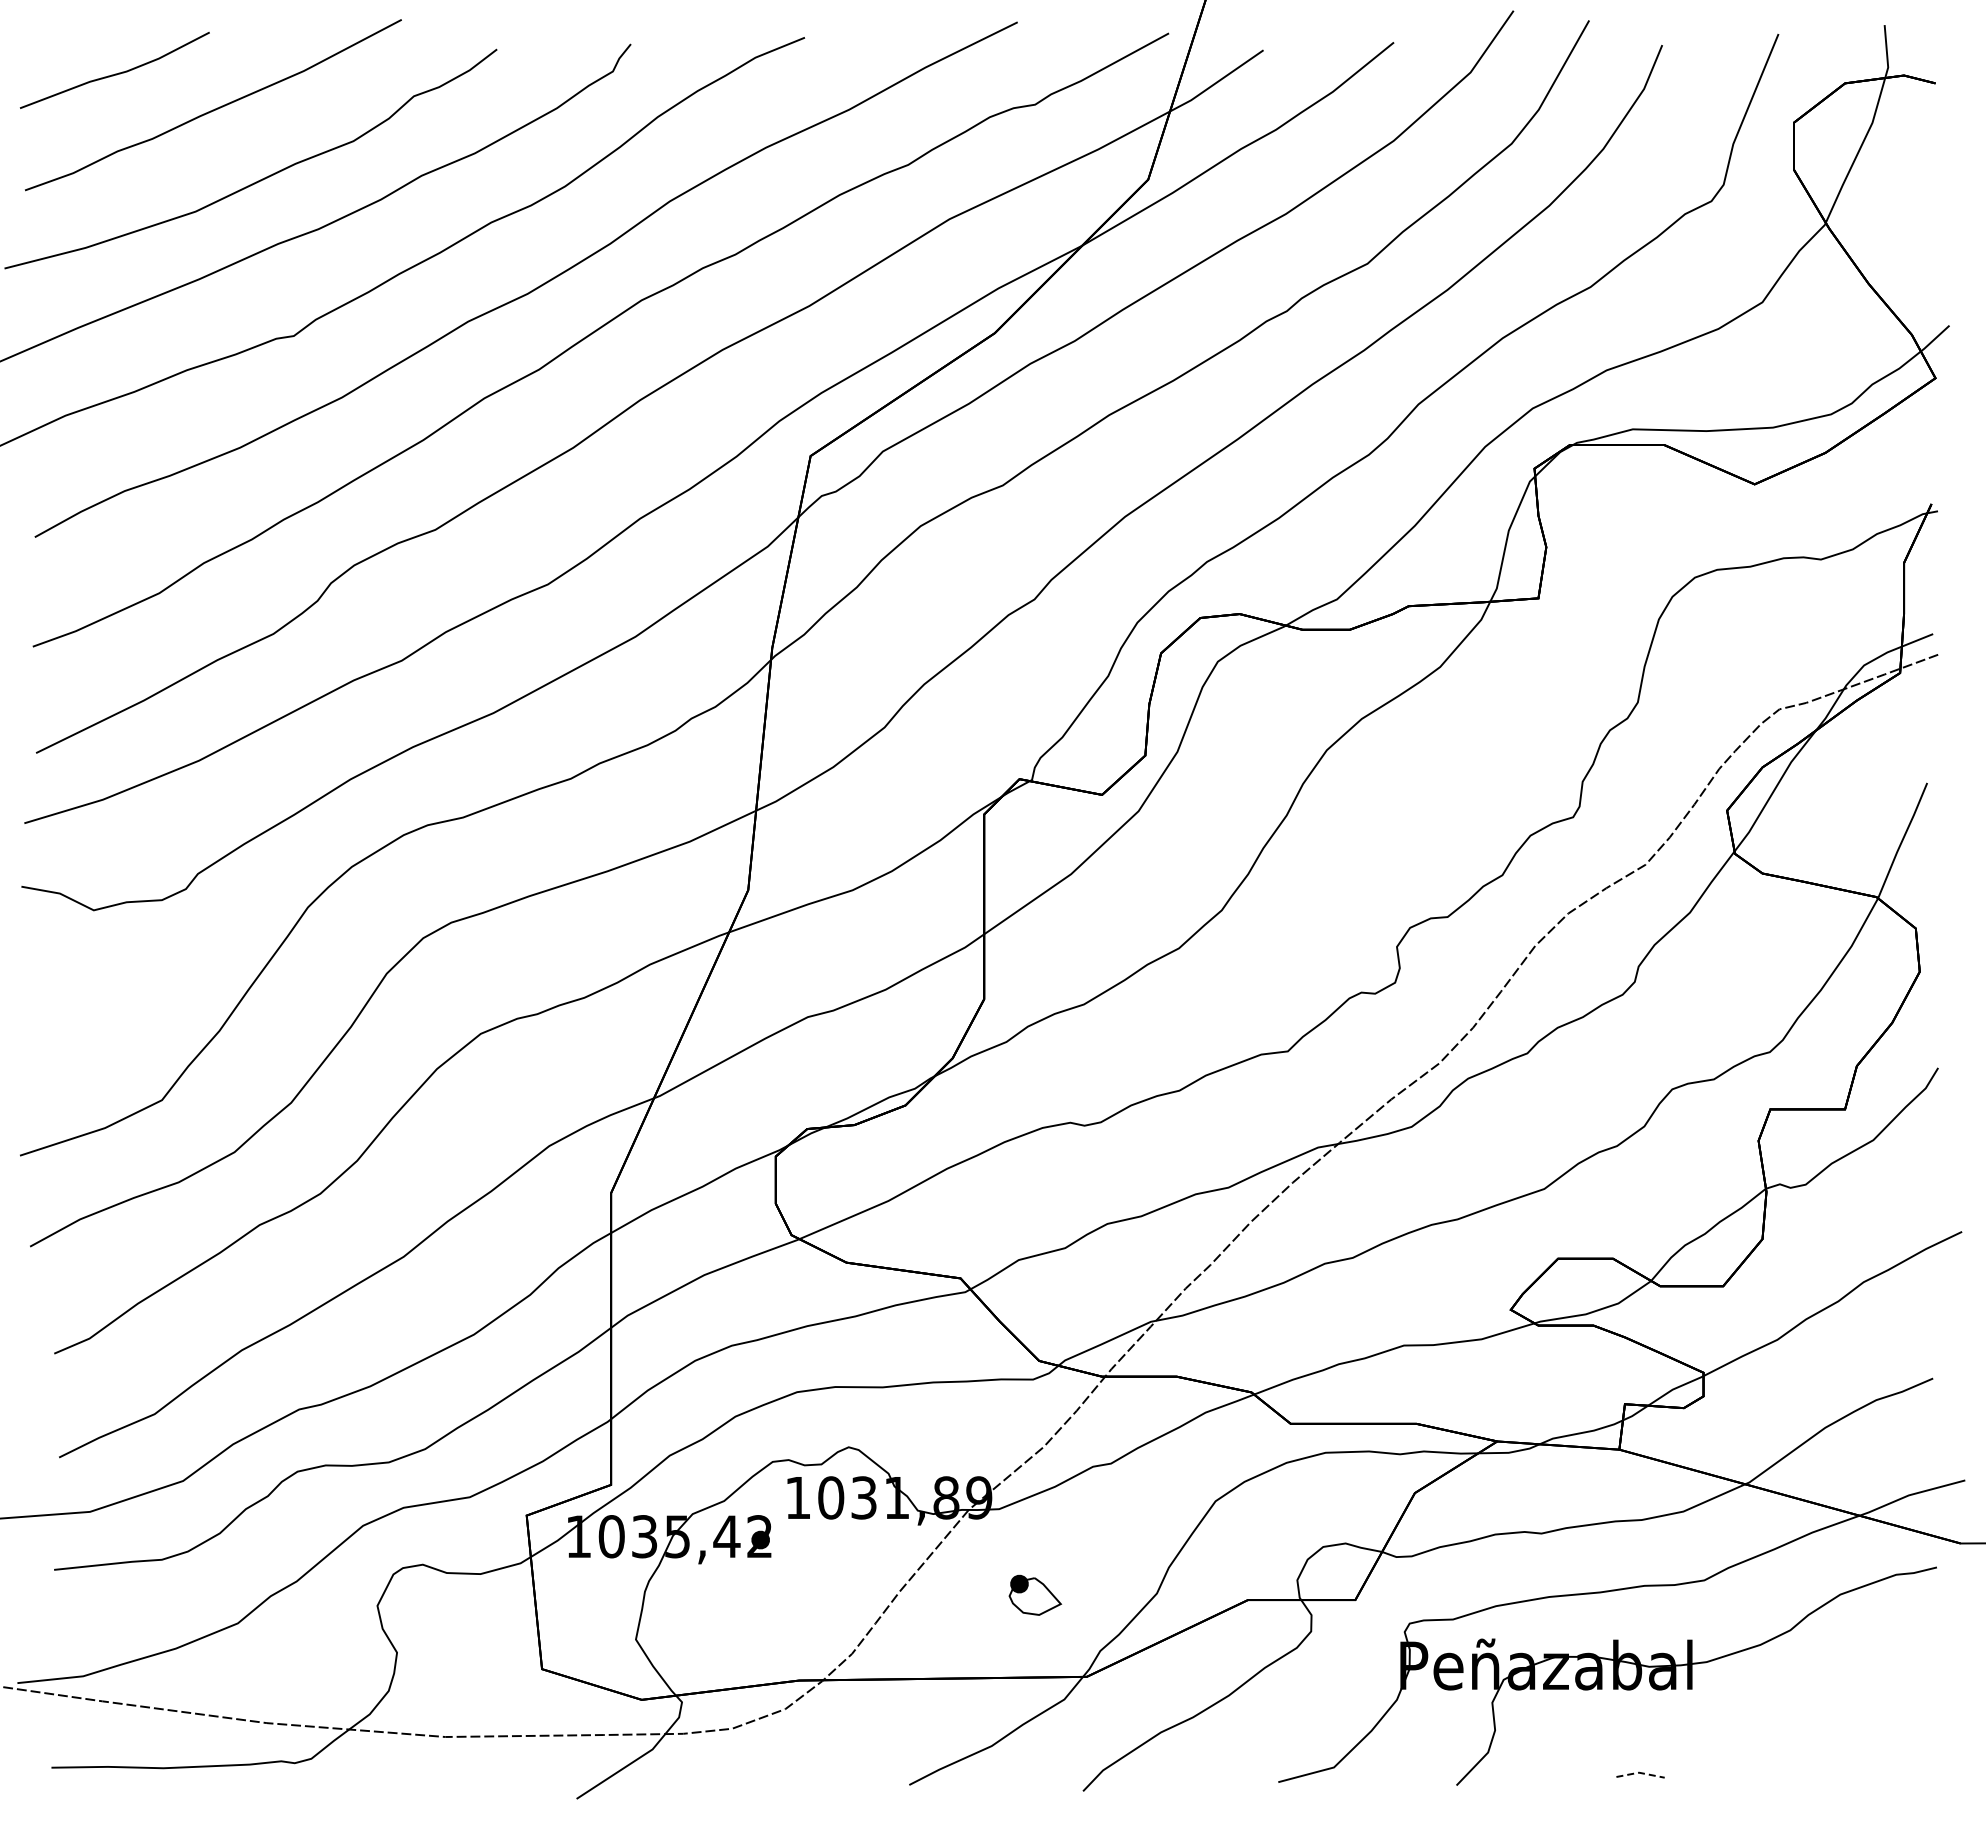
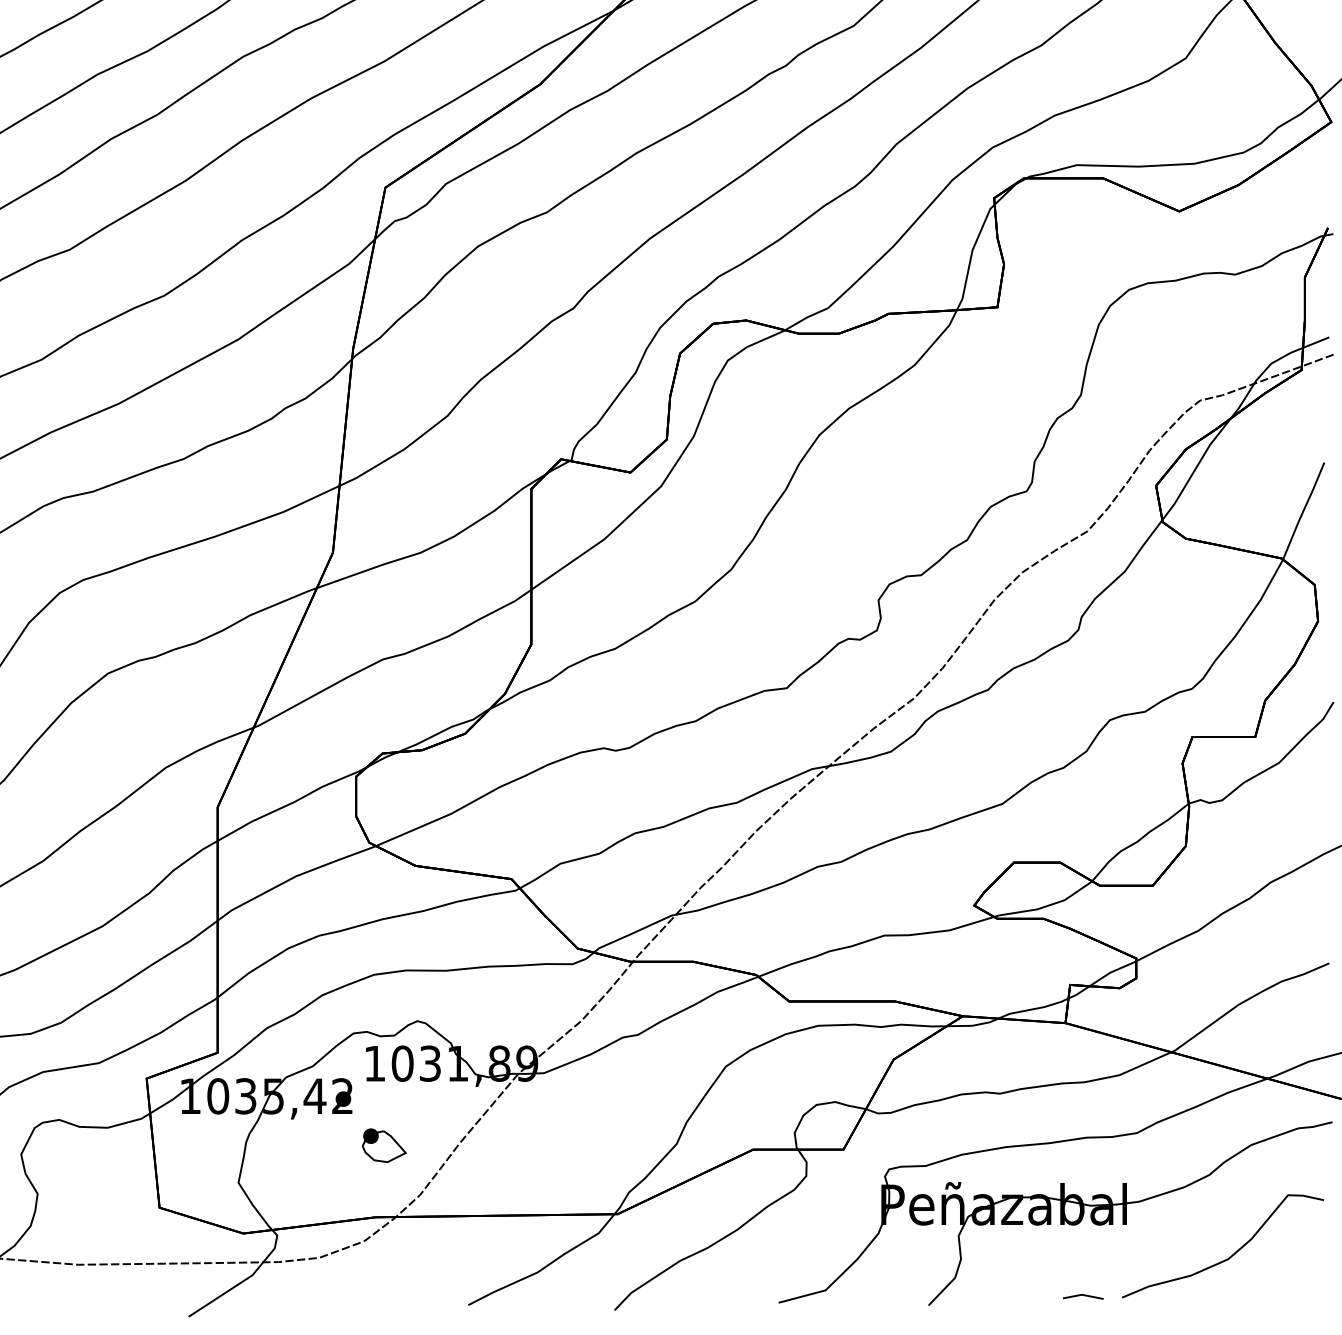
part: (1035, 1594) -> (384, 1144), moved
curve: (1814, 1727) -> (1229, 1256), added
line: (1640, 1773) -> (1083, 1295), dashed -> solid

